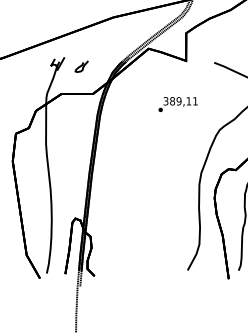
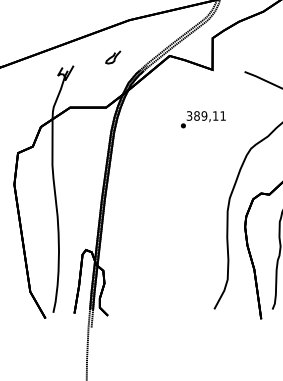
curve: (81, 66) -> (113, 57), moved

